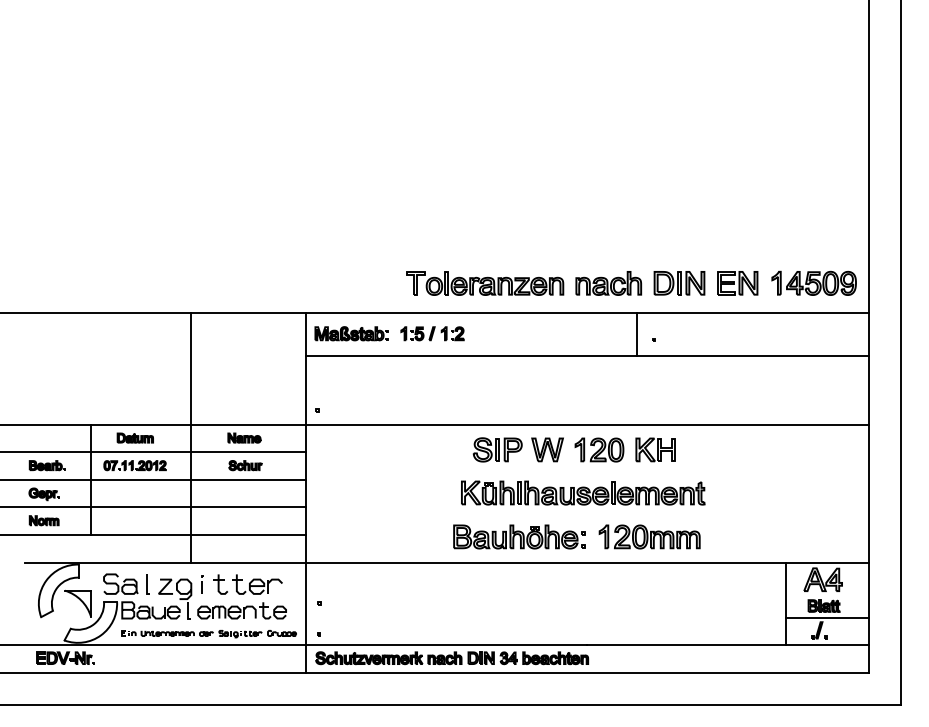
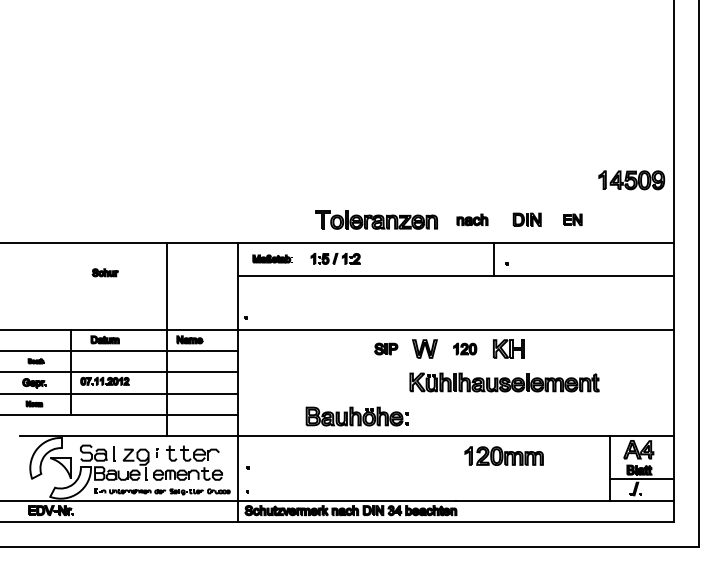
part: (813, 282) -> (631, 179), moved
part: (608, 283) -> (472, 219), size x0.6
part: (679, 283) -> (527, 219), size x0.7
part: (737, 283) -> (572, 219), size x0.6
part: (351, 333) -> (272, 258), size x0.7
line: (190, 437) -> (167, 339), moved
part: (497, 449) -> (386, 348), size x0.6
part: (599, 449) -> (465, 348), size x0.6
part: (46, 465) -> (36, 361), size x0.6
part: (134, 465) -> (104, 381), moved
part: (245, 465) -> (105, 272), moved
part: (583, 492) -> (504, 382), moved
part: (43, 520) -> (33, 403), size x0.7
part: (519, 536) -> (357, 416), moved
part: (649, 536) -> (504, 455), moved
part: (202, 584) -> (157, 453), size x0.6

